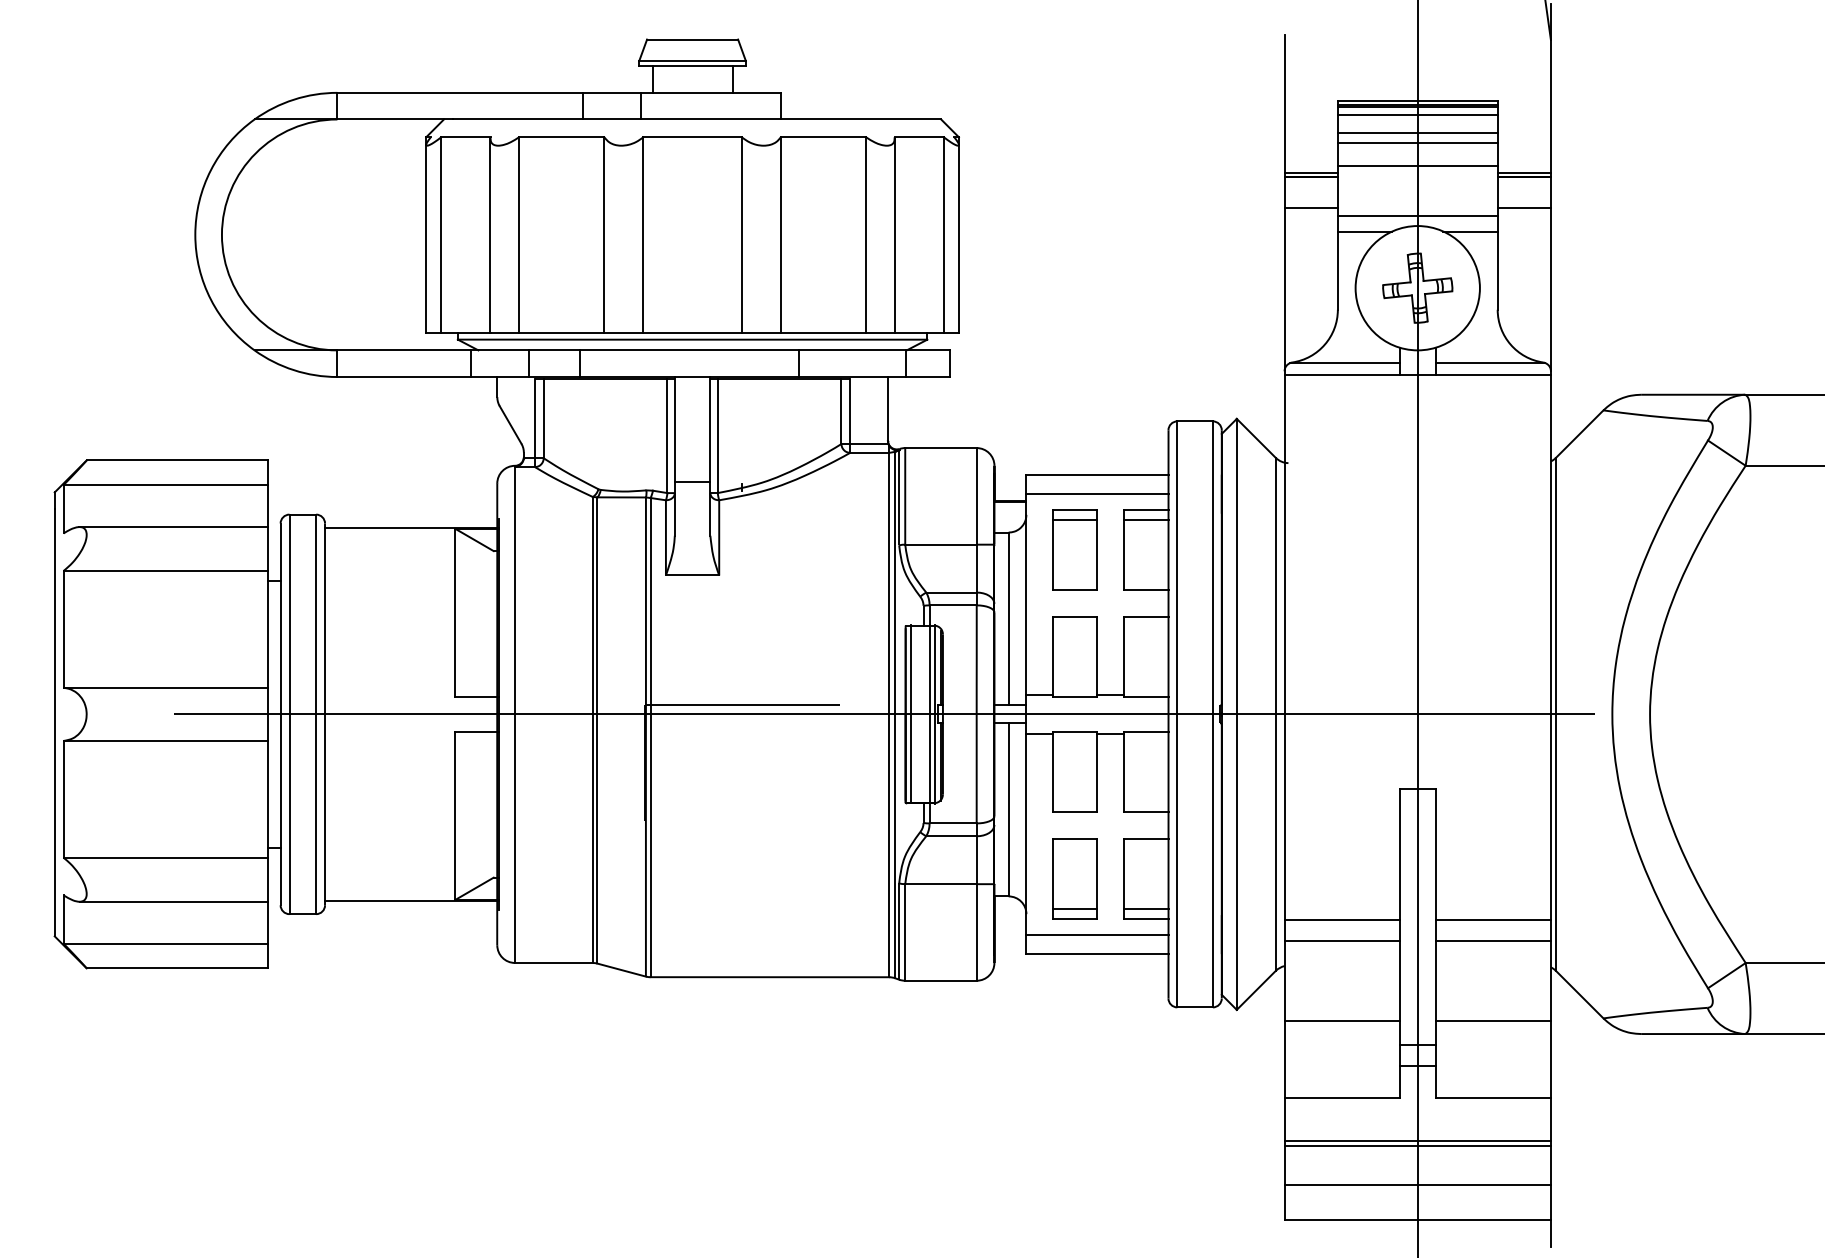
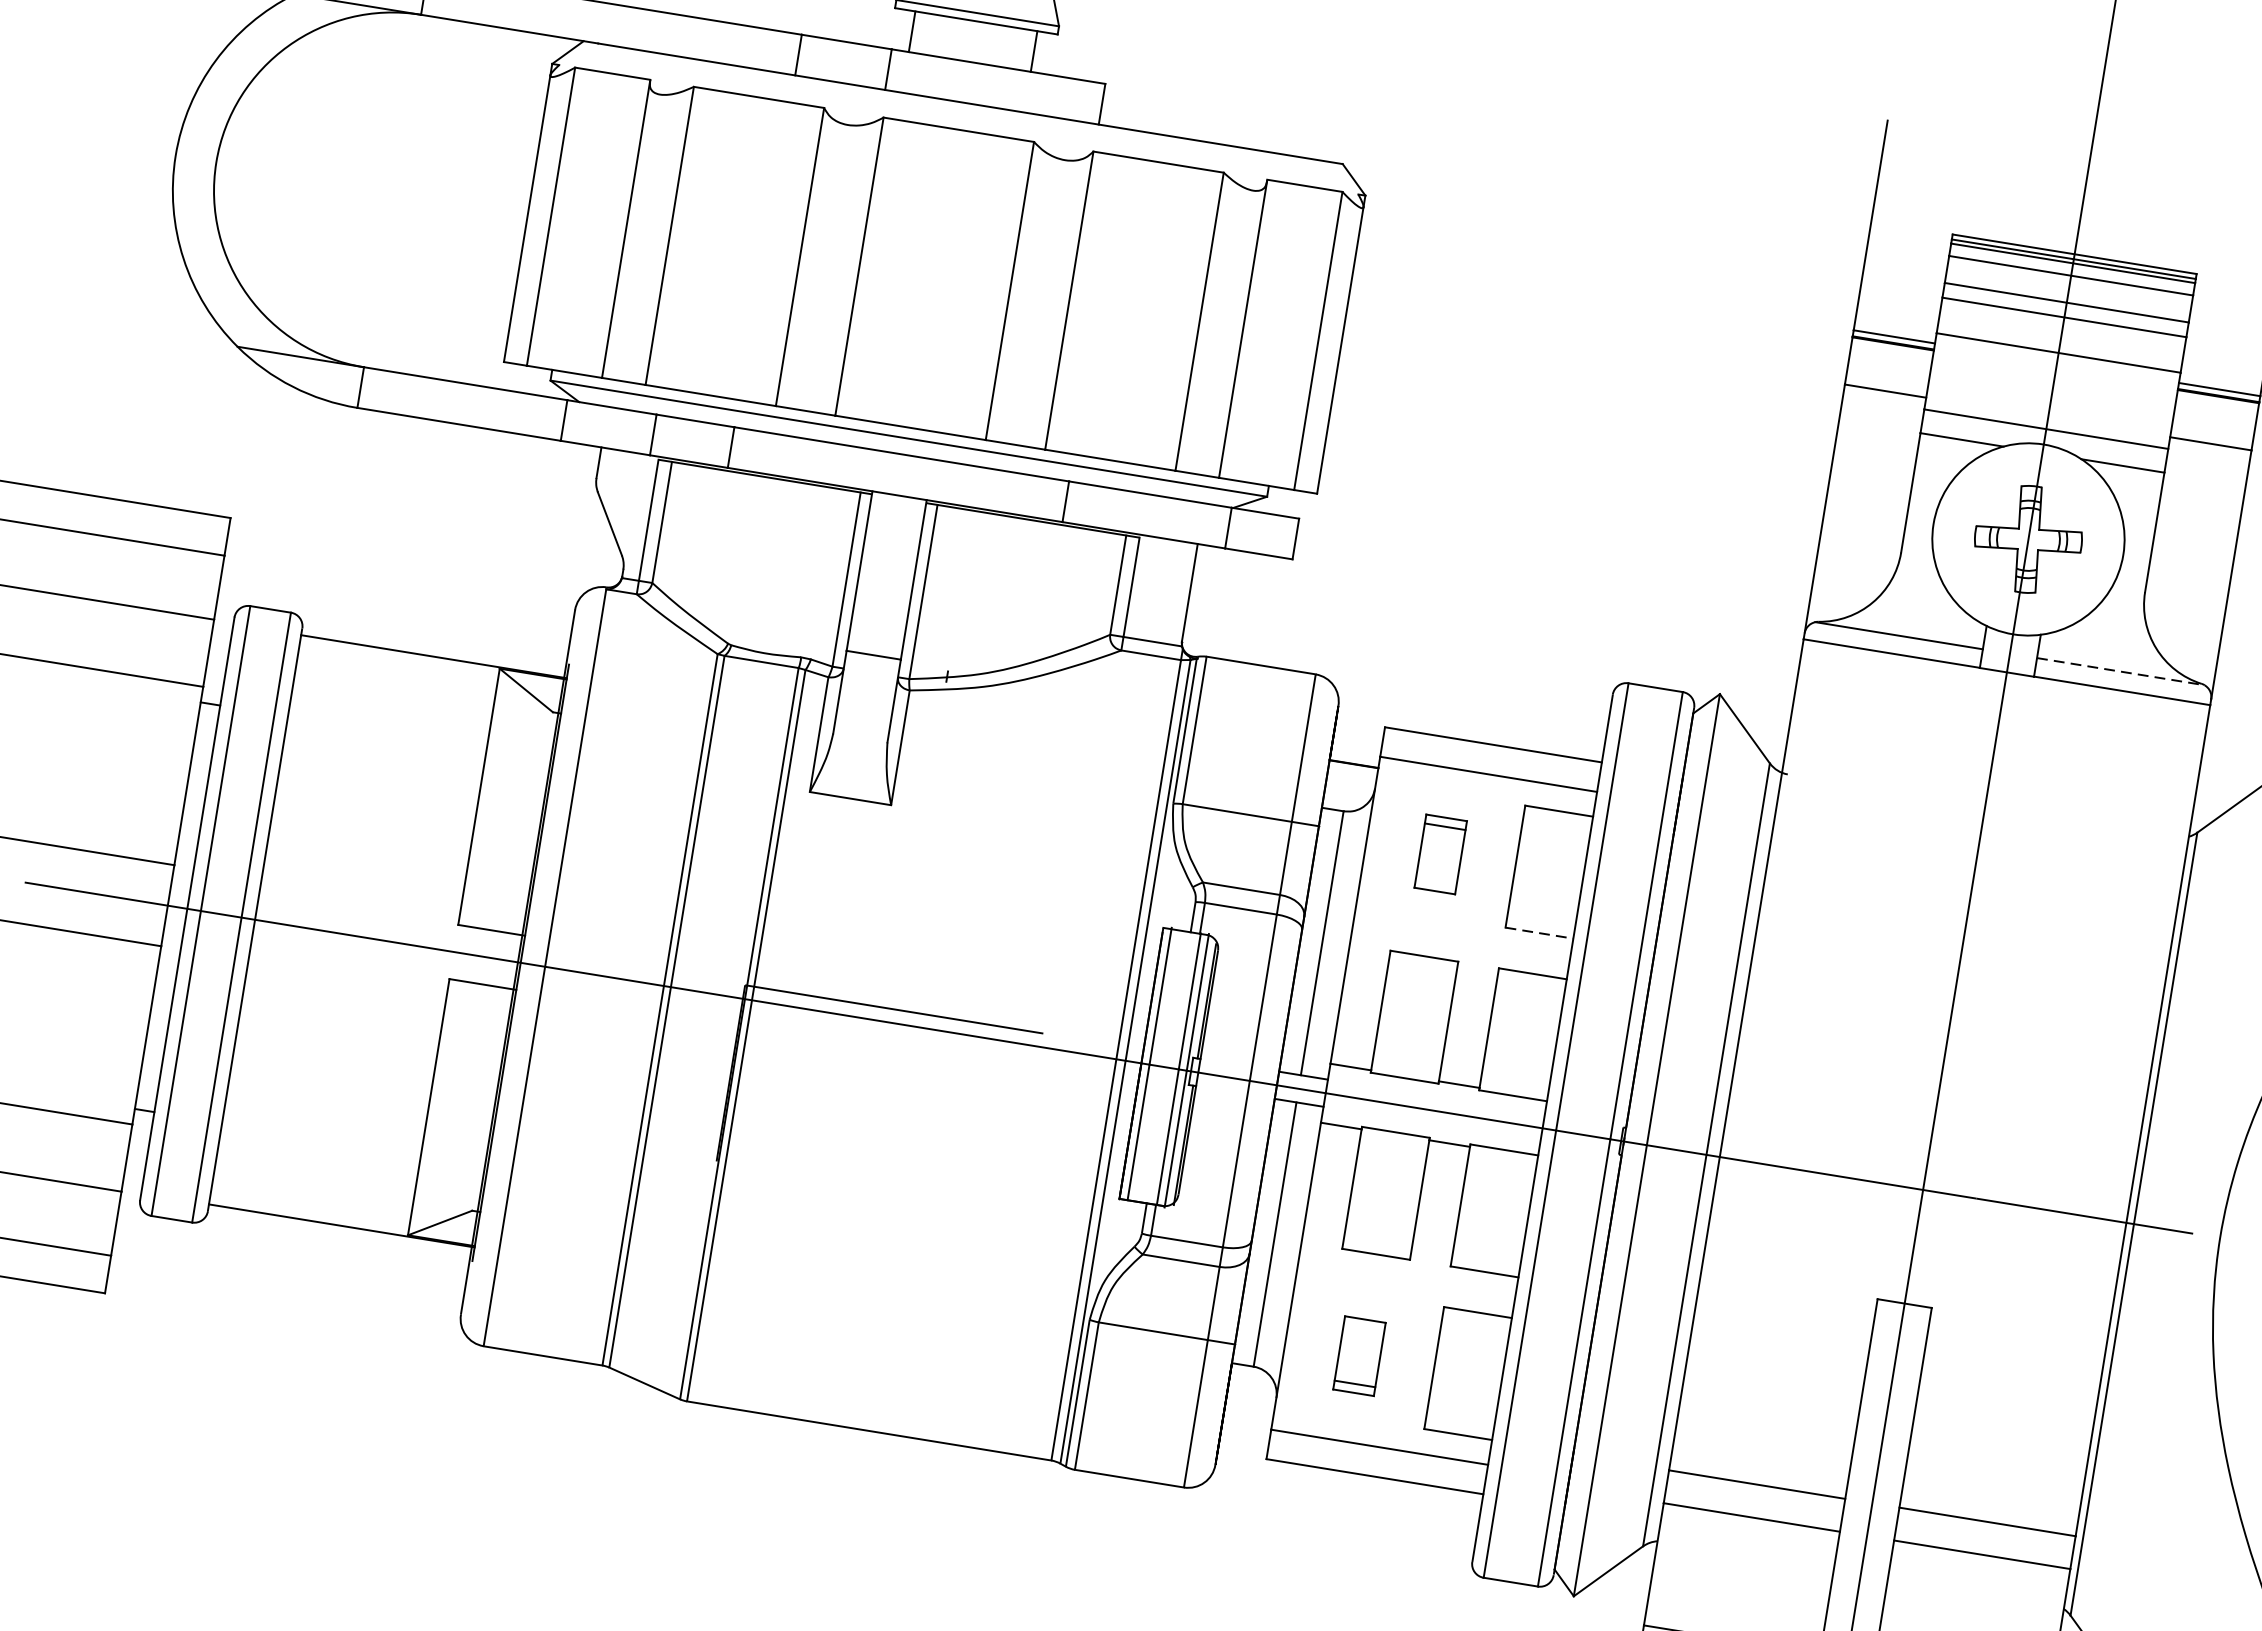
line: (1490, 363) -> (2120, 672), solid -> dashed
line: (1146, 519) -> (1557, 825), removed
part: (1074, 549) -> (1439, 853), size x0.6
line: (1146, 590) -> (1539, 933), solid -> dashed
part: (1074, 878) -> (1358, 1355), size x0.6
line: (1146, 908) -> (1461, 1419), removed

